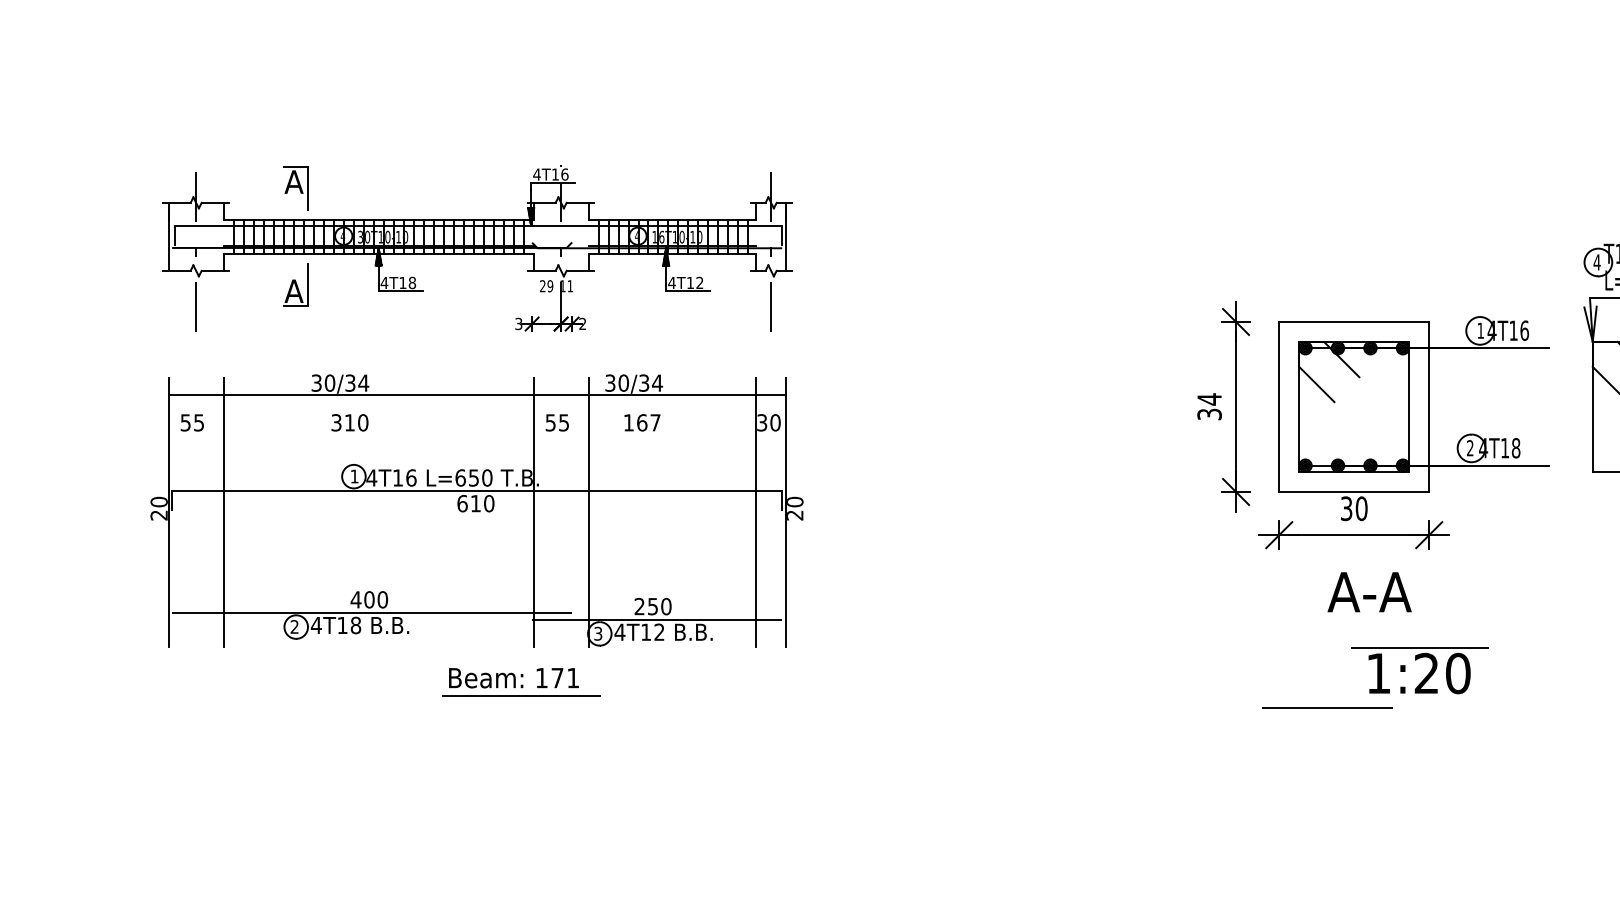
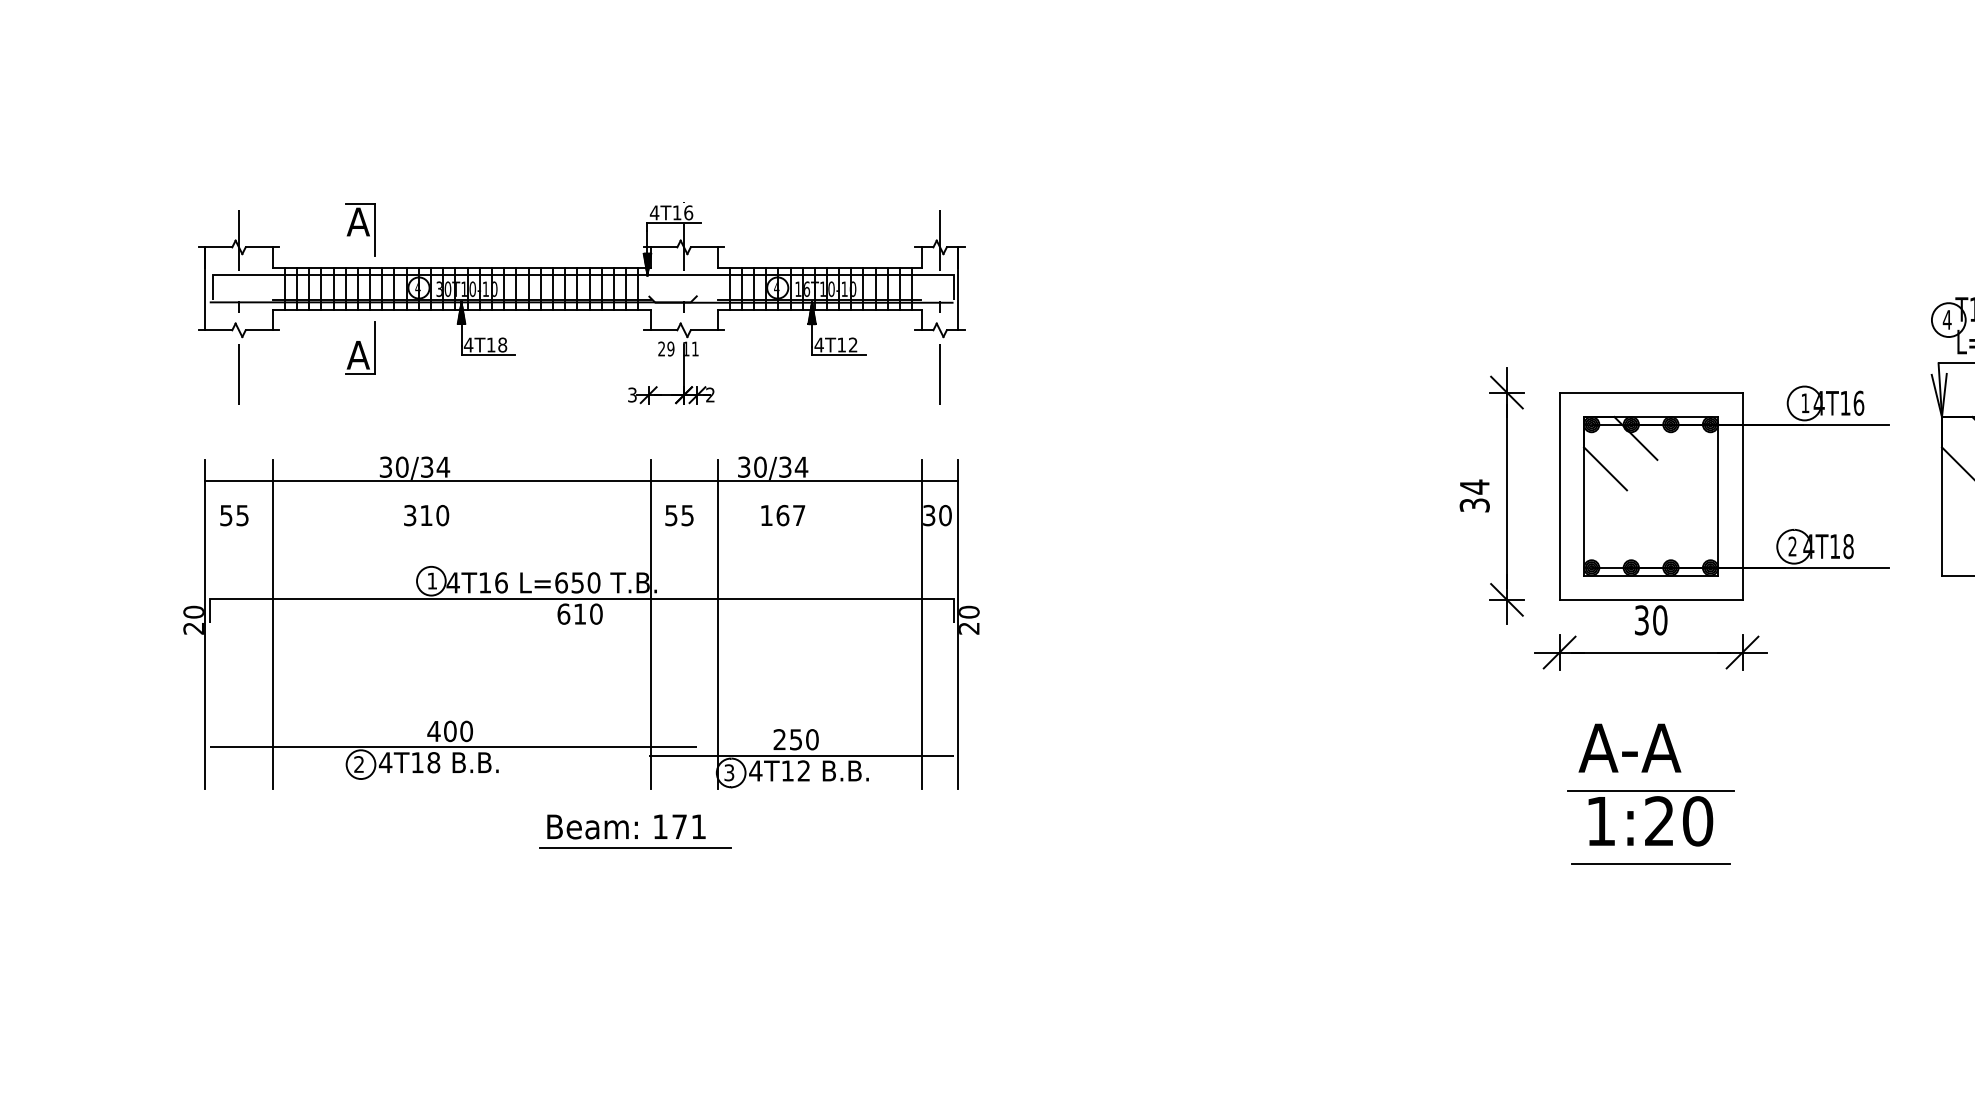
text: (1369, 591) -> (1629, 747), moved
part: (1425, 676) -> (1658, 824), moved
line: (1326, 708) -> (1650, 863), moved

